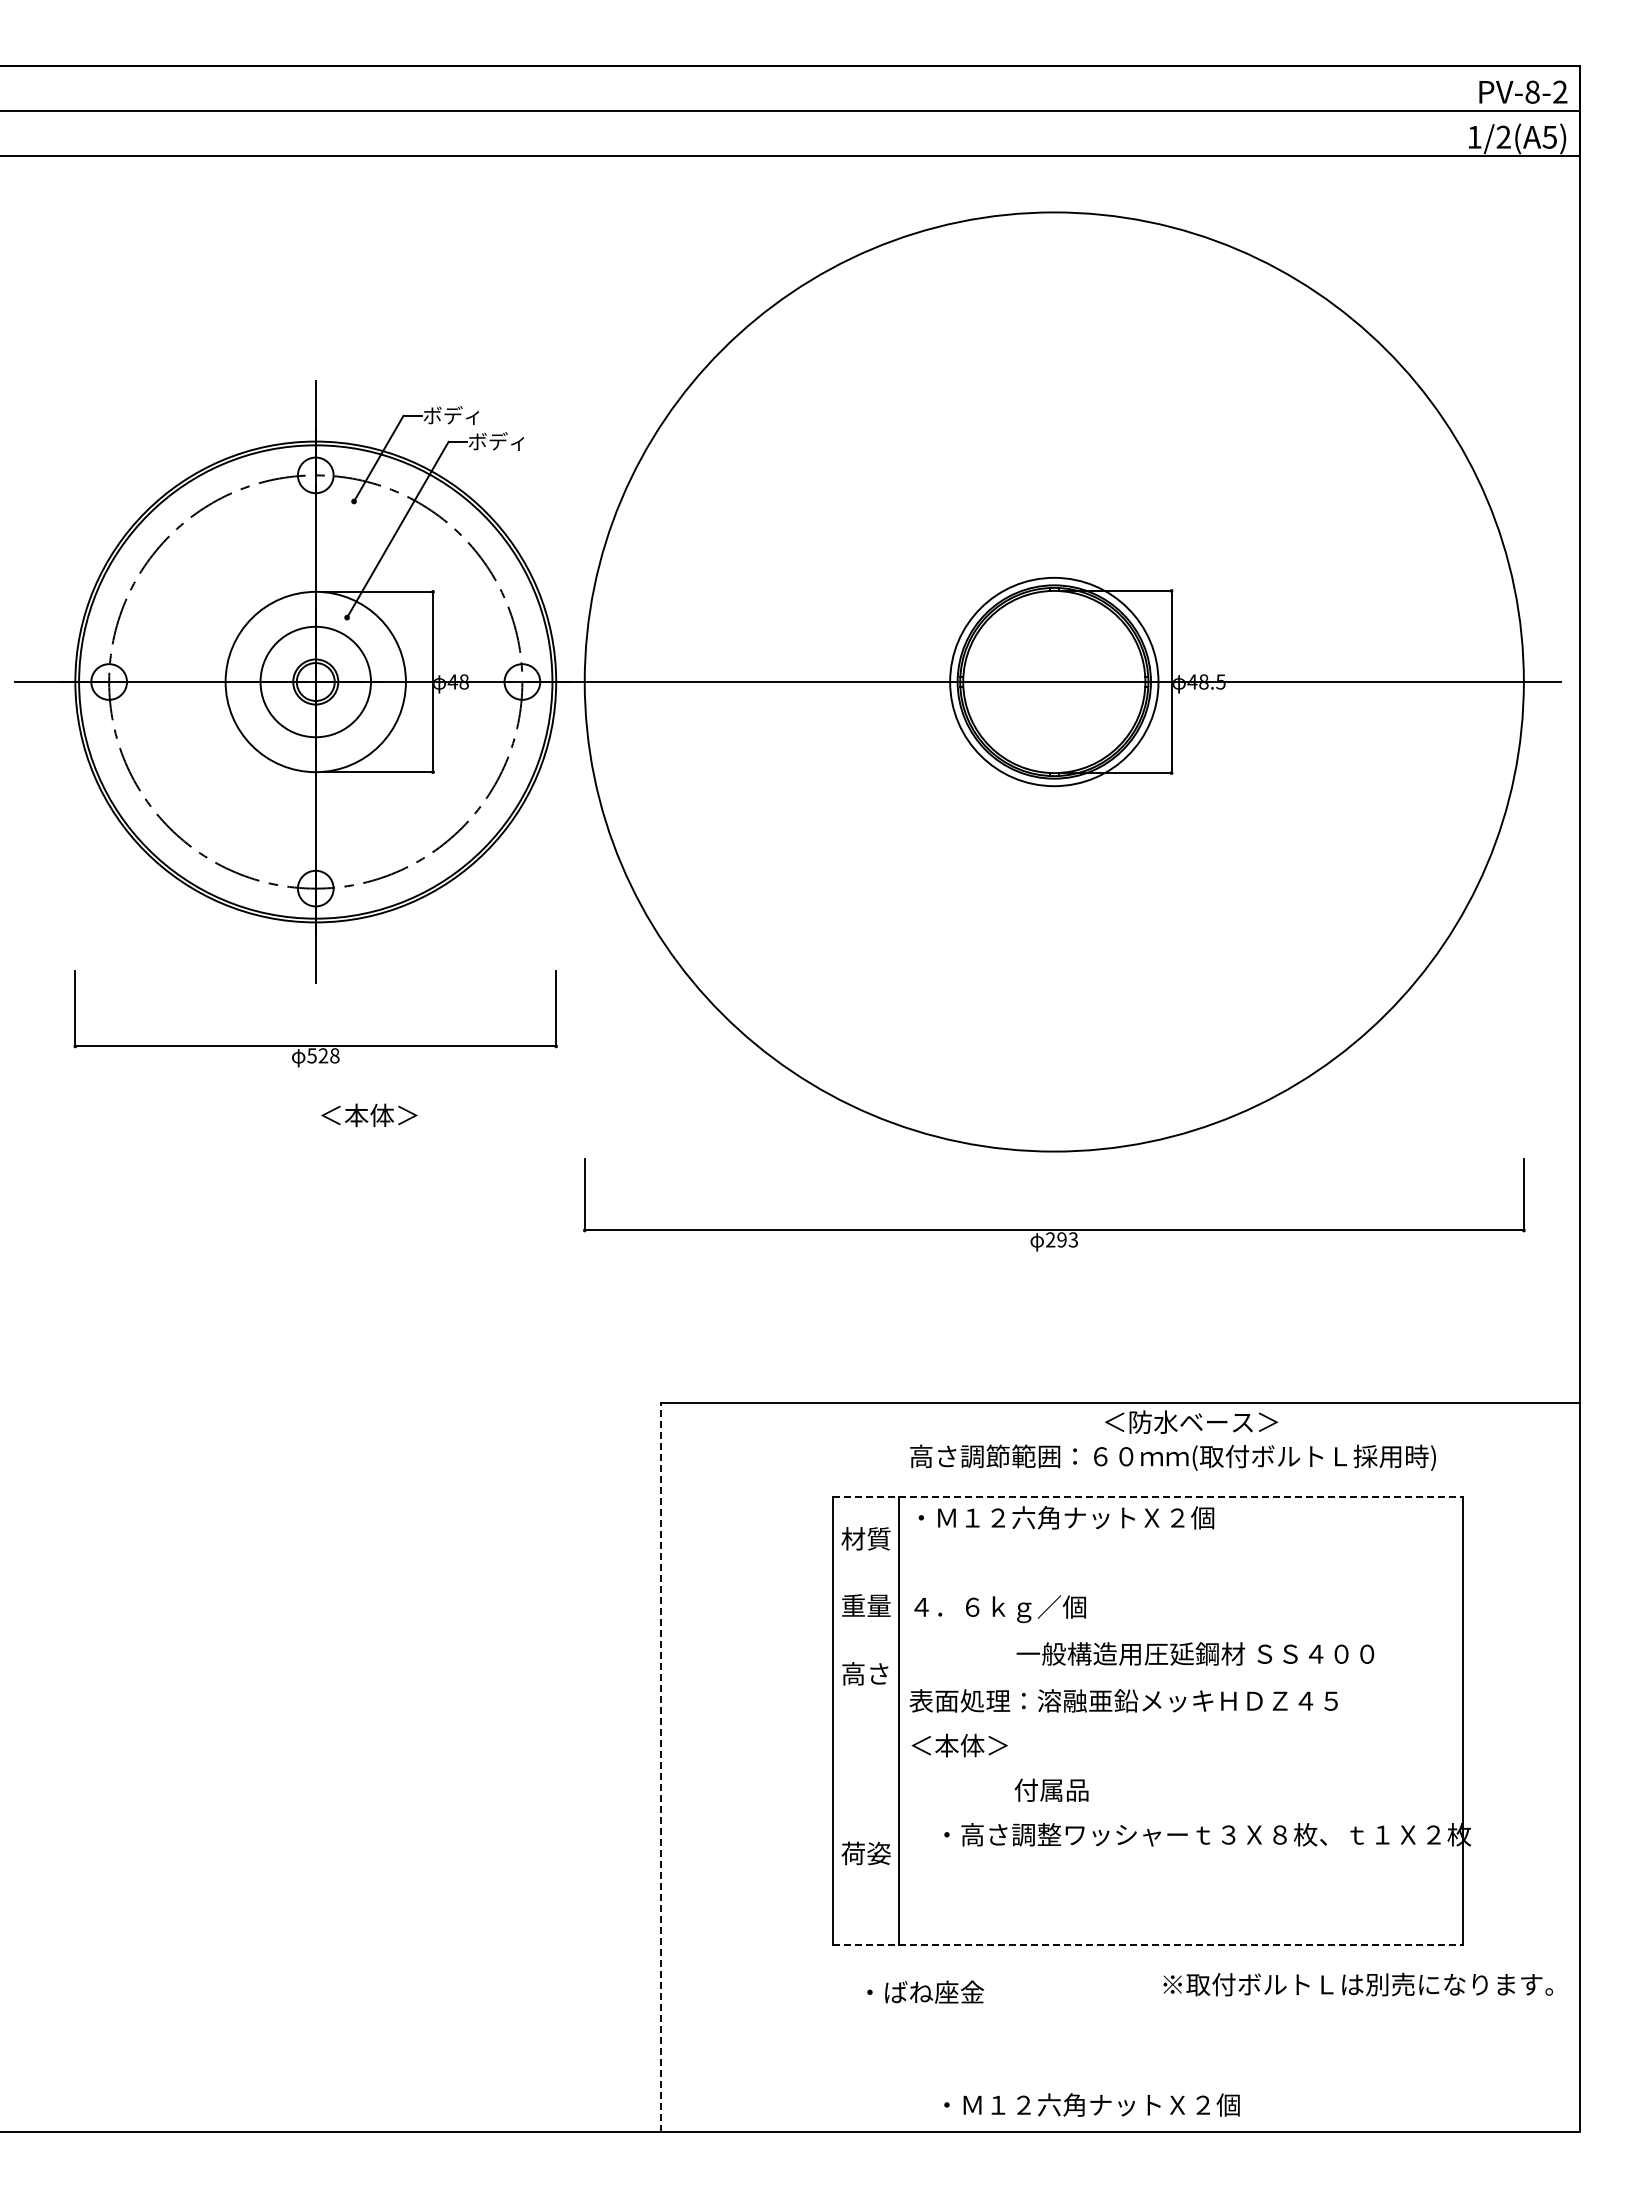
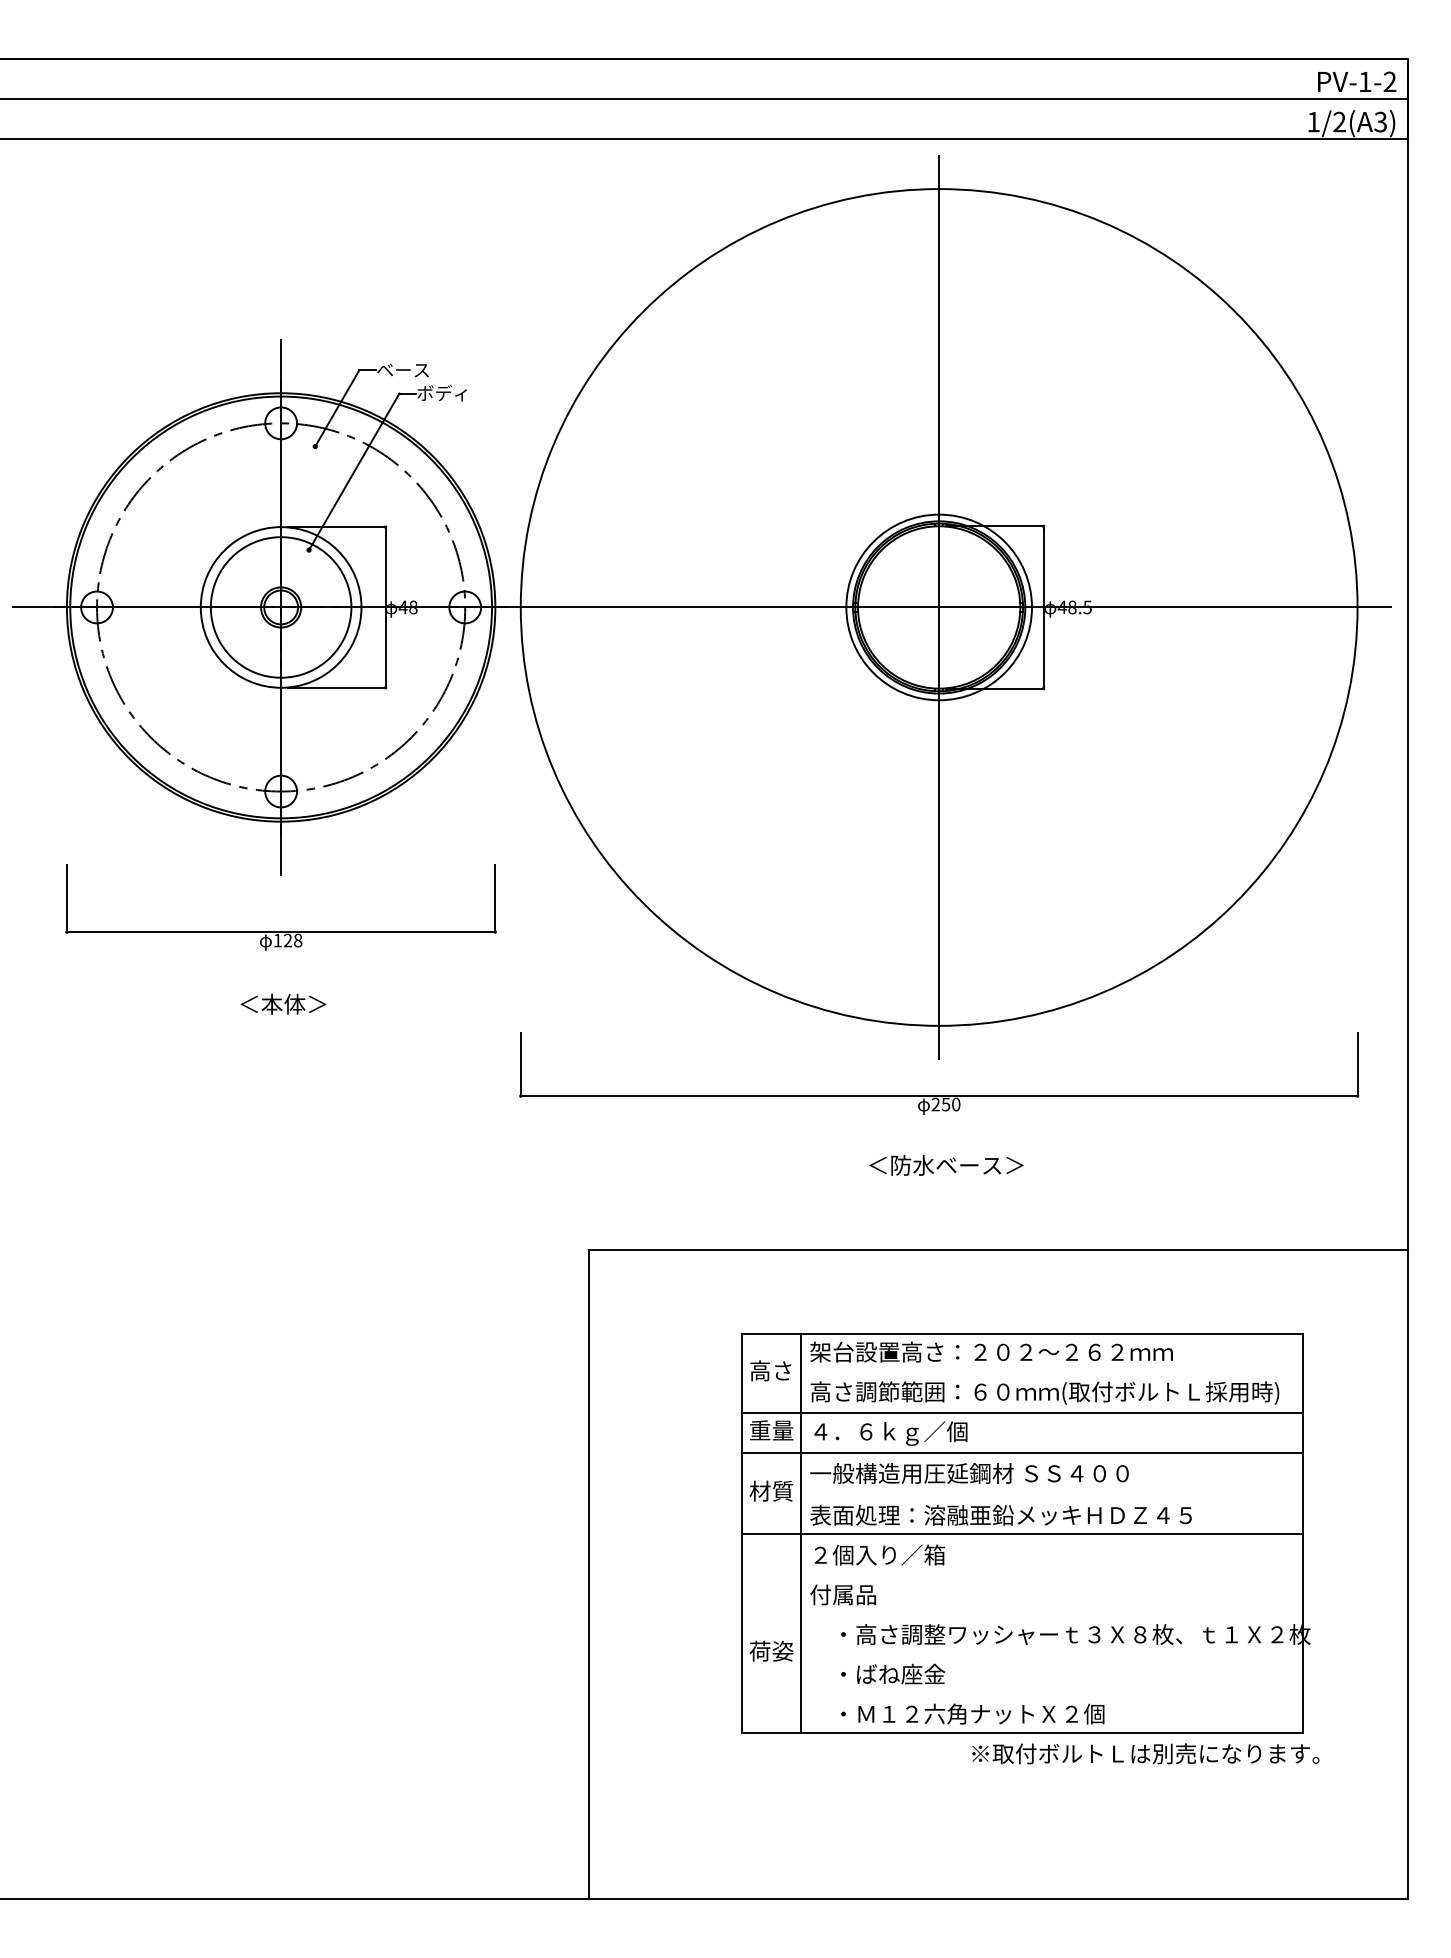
text: (1532, 91) -> (1365, 81), PV-8-2 -> PV-1-2
text: (1549, 136) -> (1380, 121), 1/2(A5) -> 1/2(A3)
text: (452, 415) -> (402, 370), ボディ -> ベース
circle: (315, 681) -> (280, 607), size x1.43
line: (1054, 681) -> (939, 607), added
text: (311, 1055) -> (277, 940), 528 -> 128
text: (369, 1115) -> (283, 1004), moved
text: (1067, 1239) -> (950, 1104), 293 -> 250
text: (1191, 1421) -> (946, 1164), moved
text: (1172, 1457) -> (1044, 1392), moved
line: (1148, 1497) -> (1023, 1334), dashed -> solid
text: (1112, 1517) -> (991, 1351), ・Ｍ１２六角ナットＸ２個 -> 架台設置高さ：２０２～２６２ｍｍ
text: (865, 1538) -> (770, 1370), 材質 -> 高さ
line: (1147, 1586) -> (1022, 1413), added
line: (1147, 1630) -> (1022, 1452), added
text: (1195, 1653) -> (969, 1473), moved
text: (865, 1673) -> (770, 1490), 高さ -> 材質
line: (1147, 1722) -> (1022, 1534), added
text: (985, 1745) -> (877, 1555), ＜本体＞ -> ２個入り／箱
line: (661, 1767) -> (589, 1574), dashed -> solid
text: (1051, 1789) -> (843, 1594), moved
line: (1148, 1945) -> (1023, 1733), dashed -> solid
text: (1358, 1984) -> (1146, 1753), moved
text: (925, 1991) -> (893, 1673), moved
text: (1091, 2104) -> (972, 1713), moved

